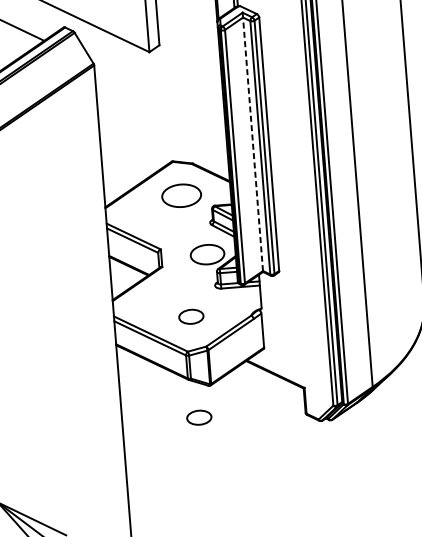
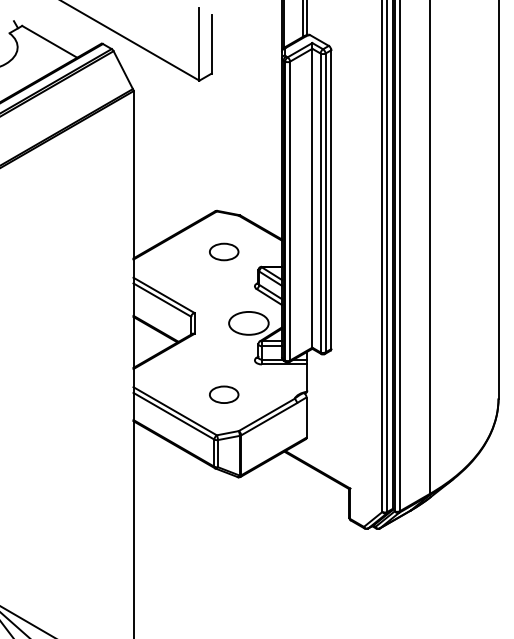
line: (253, 143) -> (312, 197), dashed -> solid
part: (182, 195) -> (224, 251), size x0.62
part: (199, 417) -> (224, 513), removed

